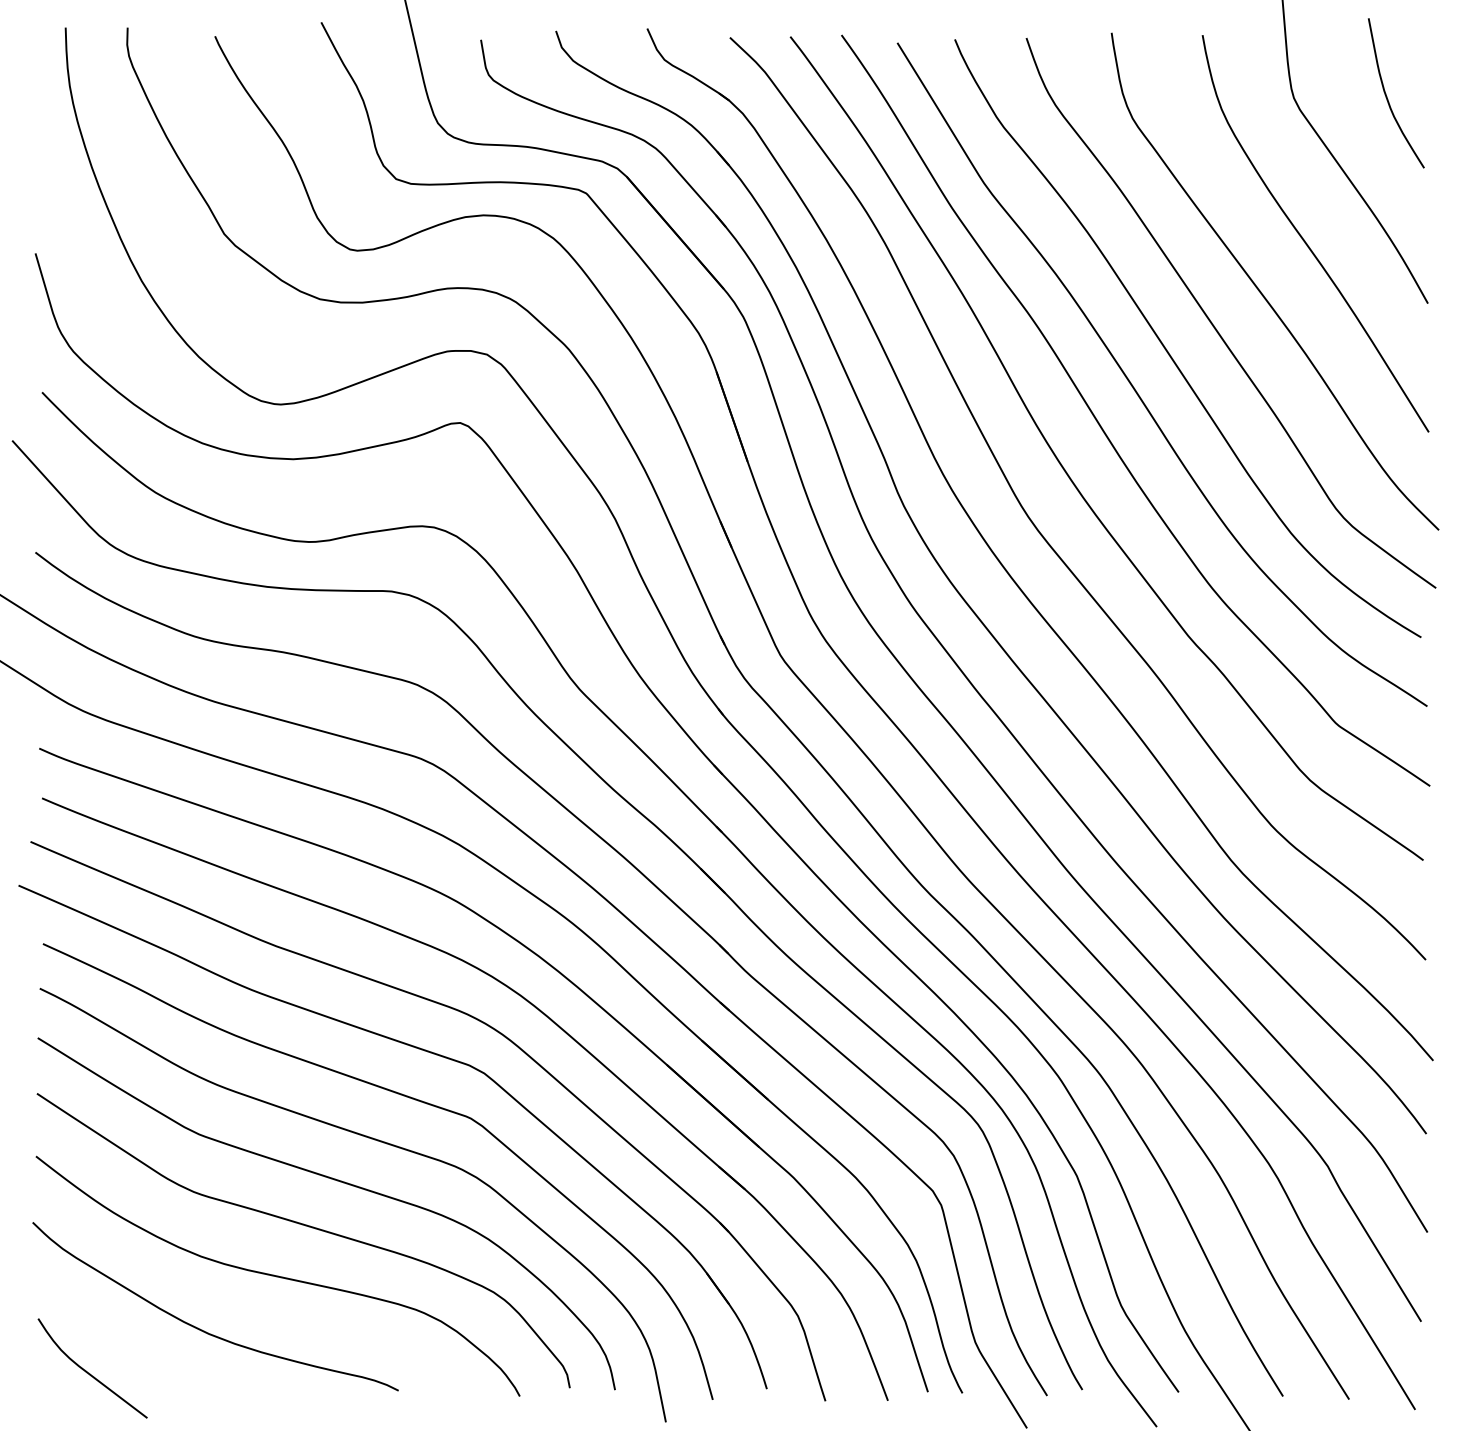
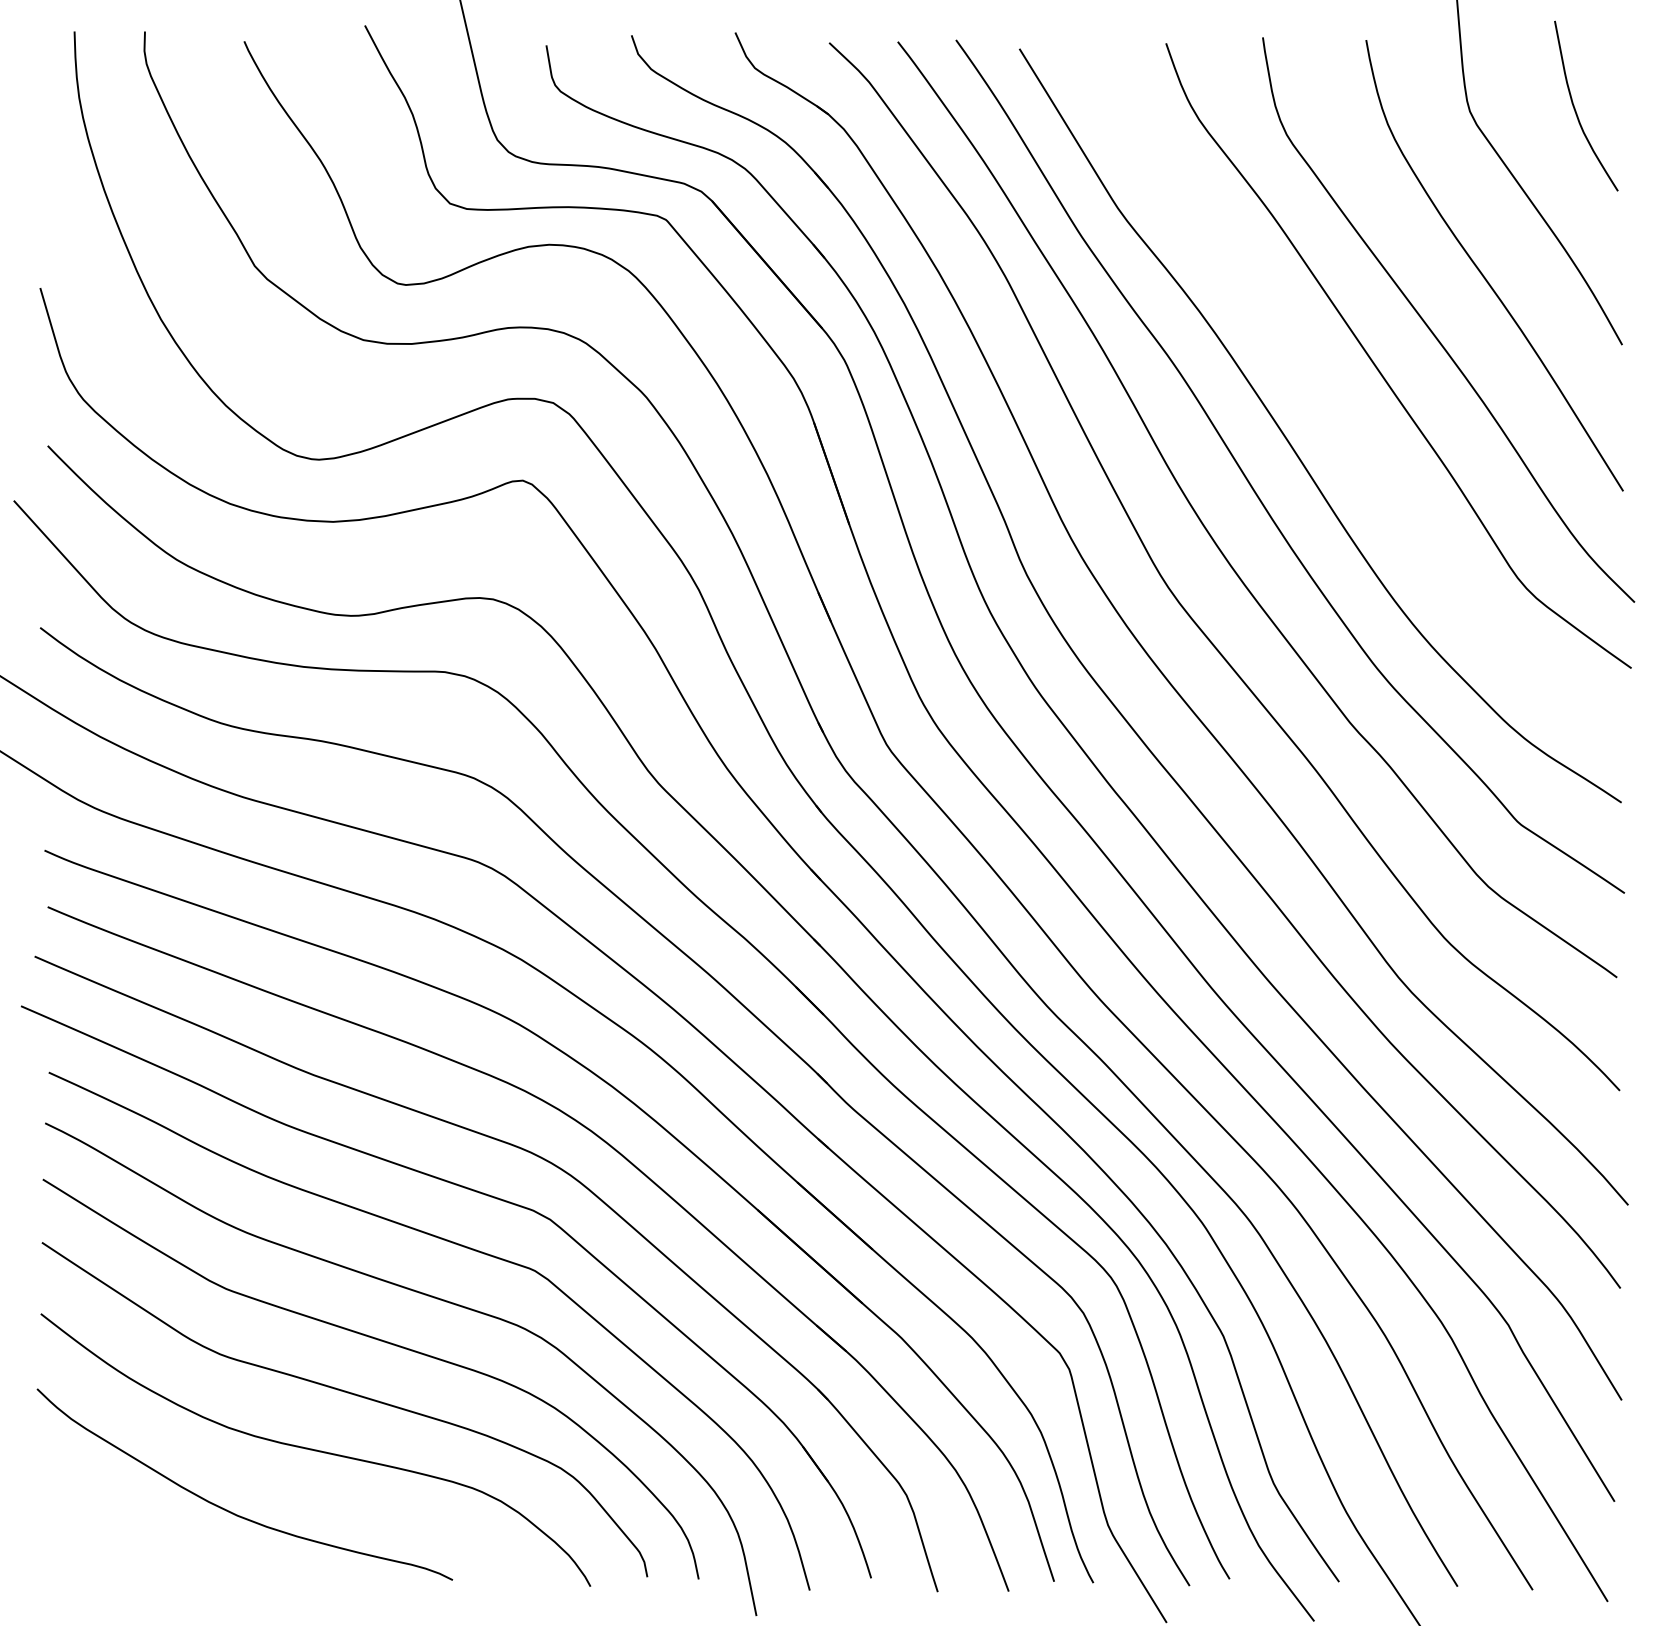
curve: (1167, 349) -> (1326, 397), removed
curve: (90, 1373) -> (102, 1560), removed

